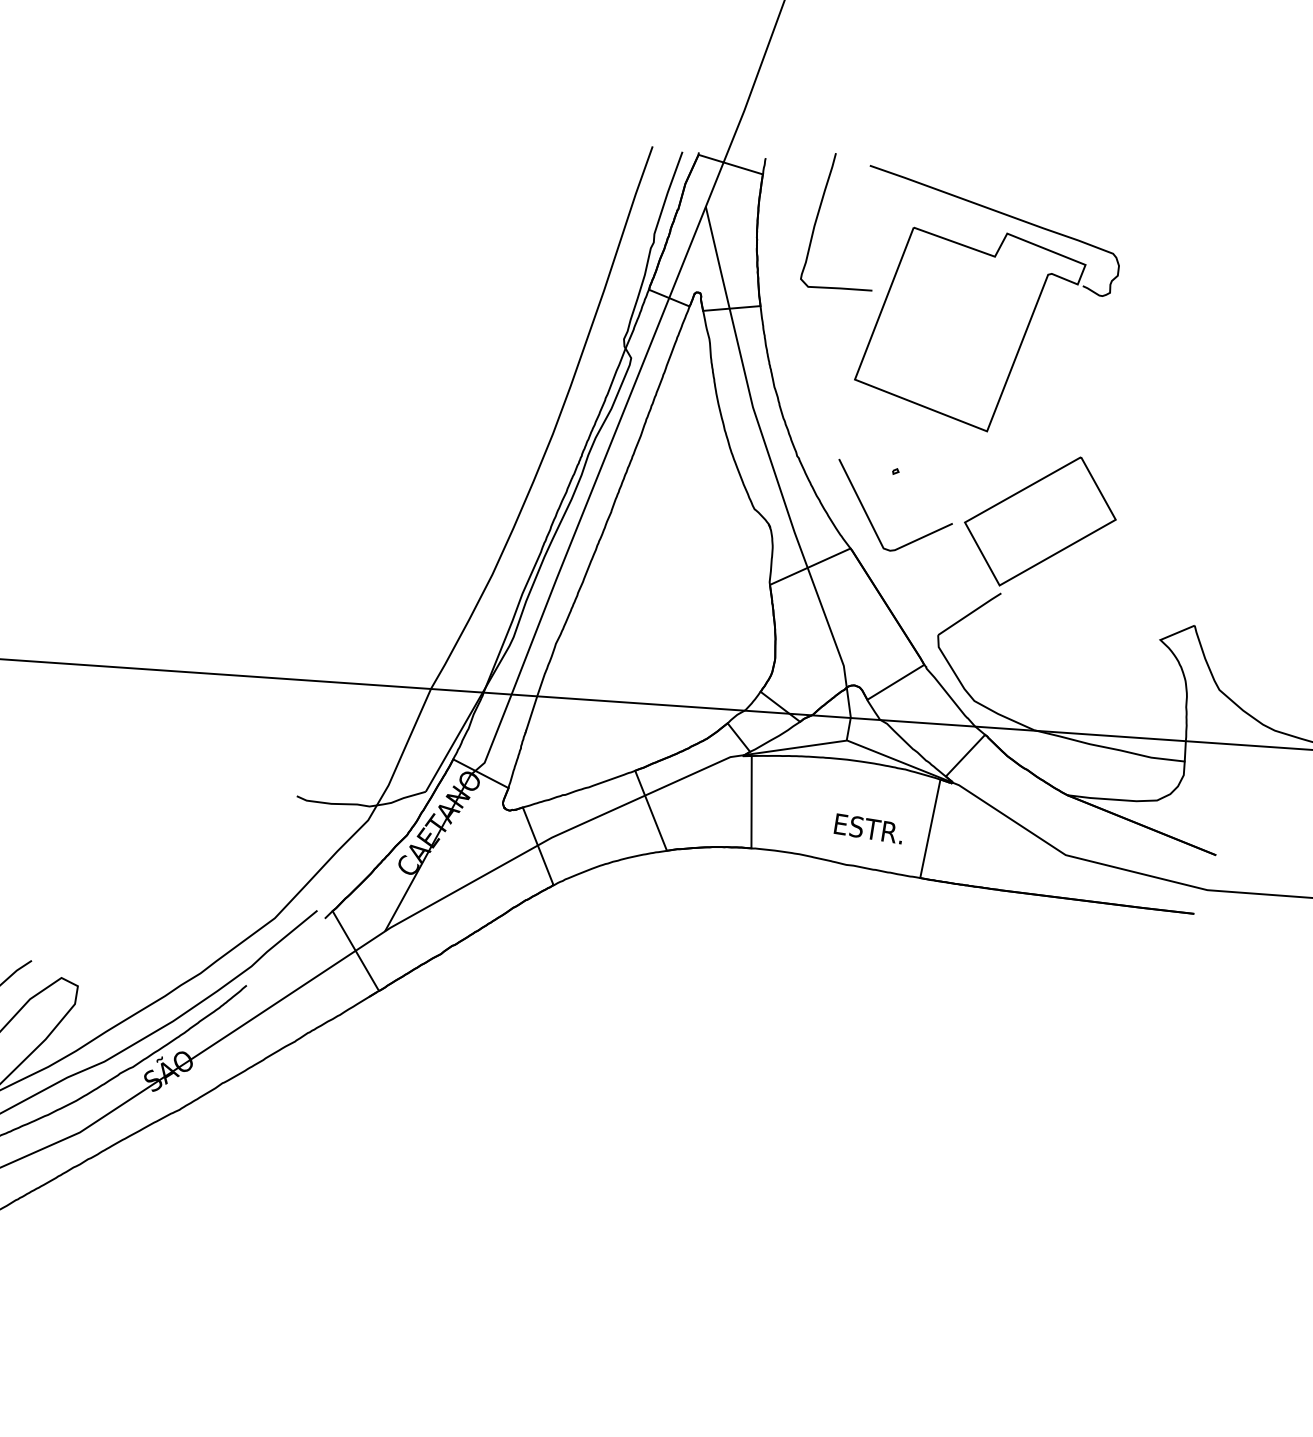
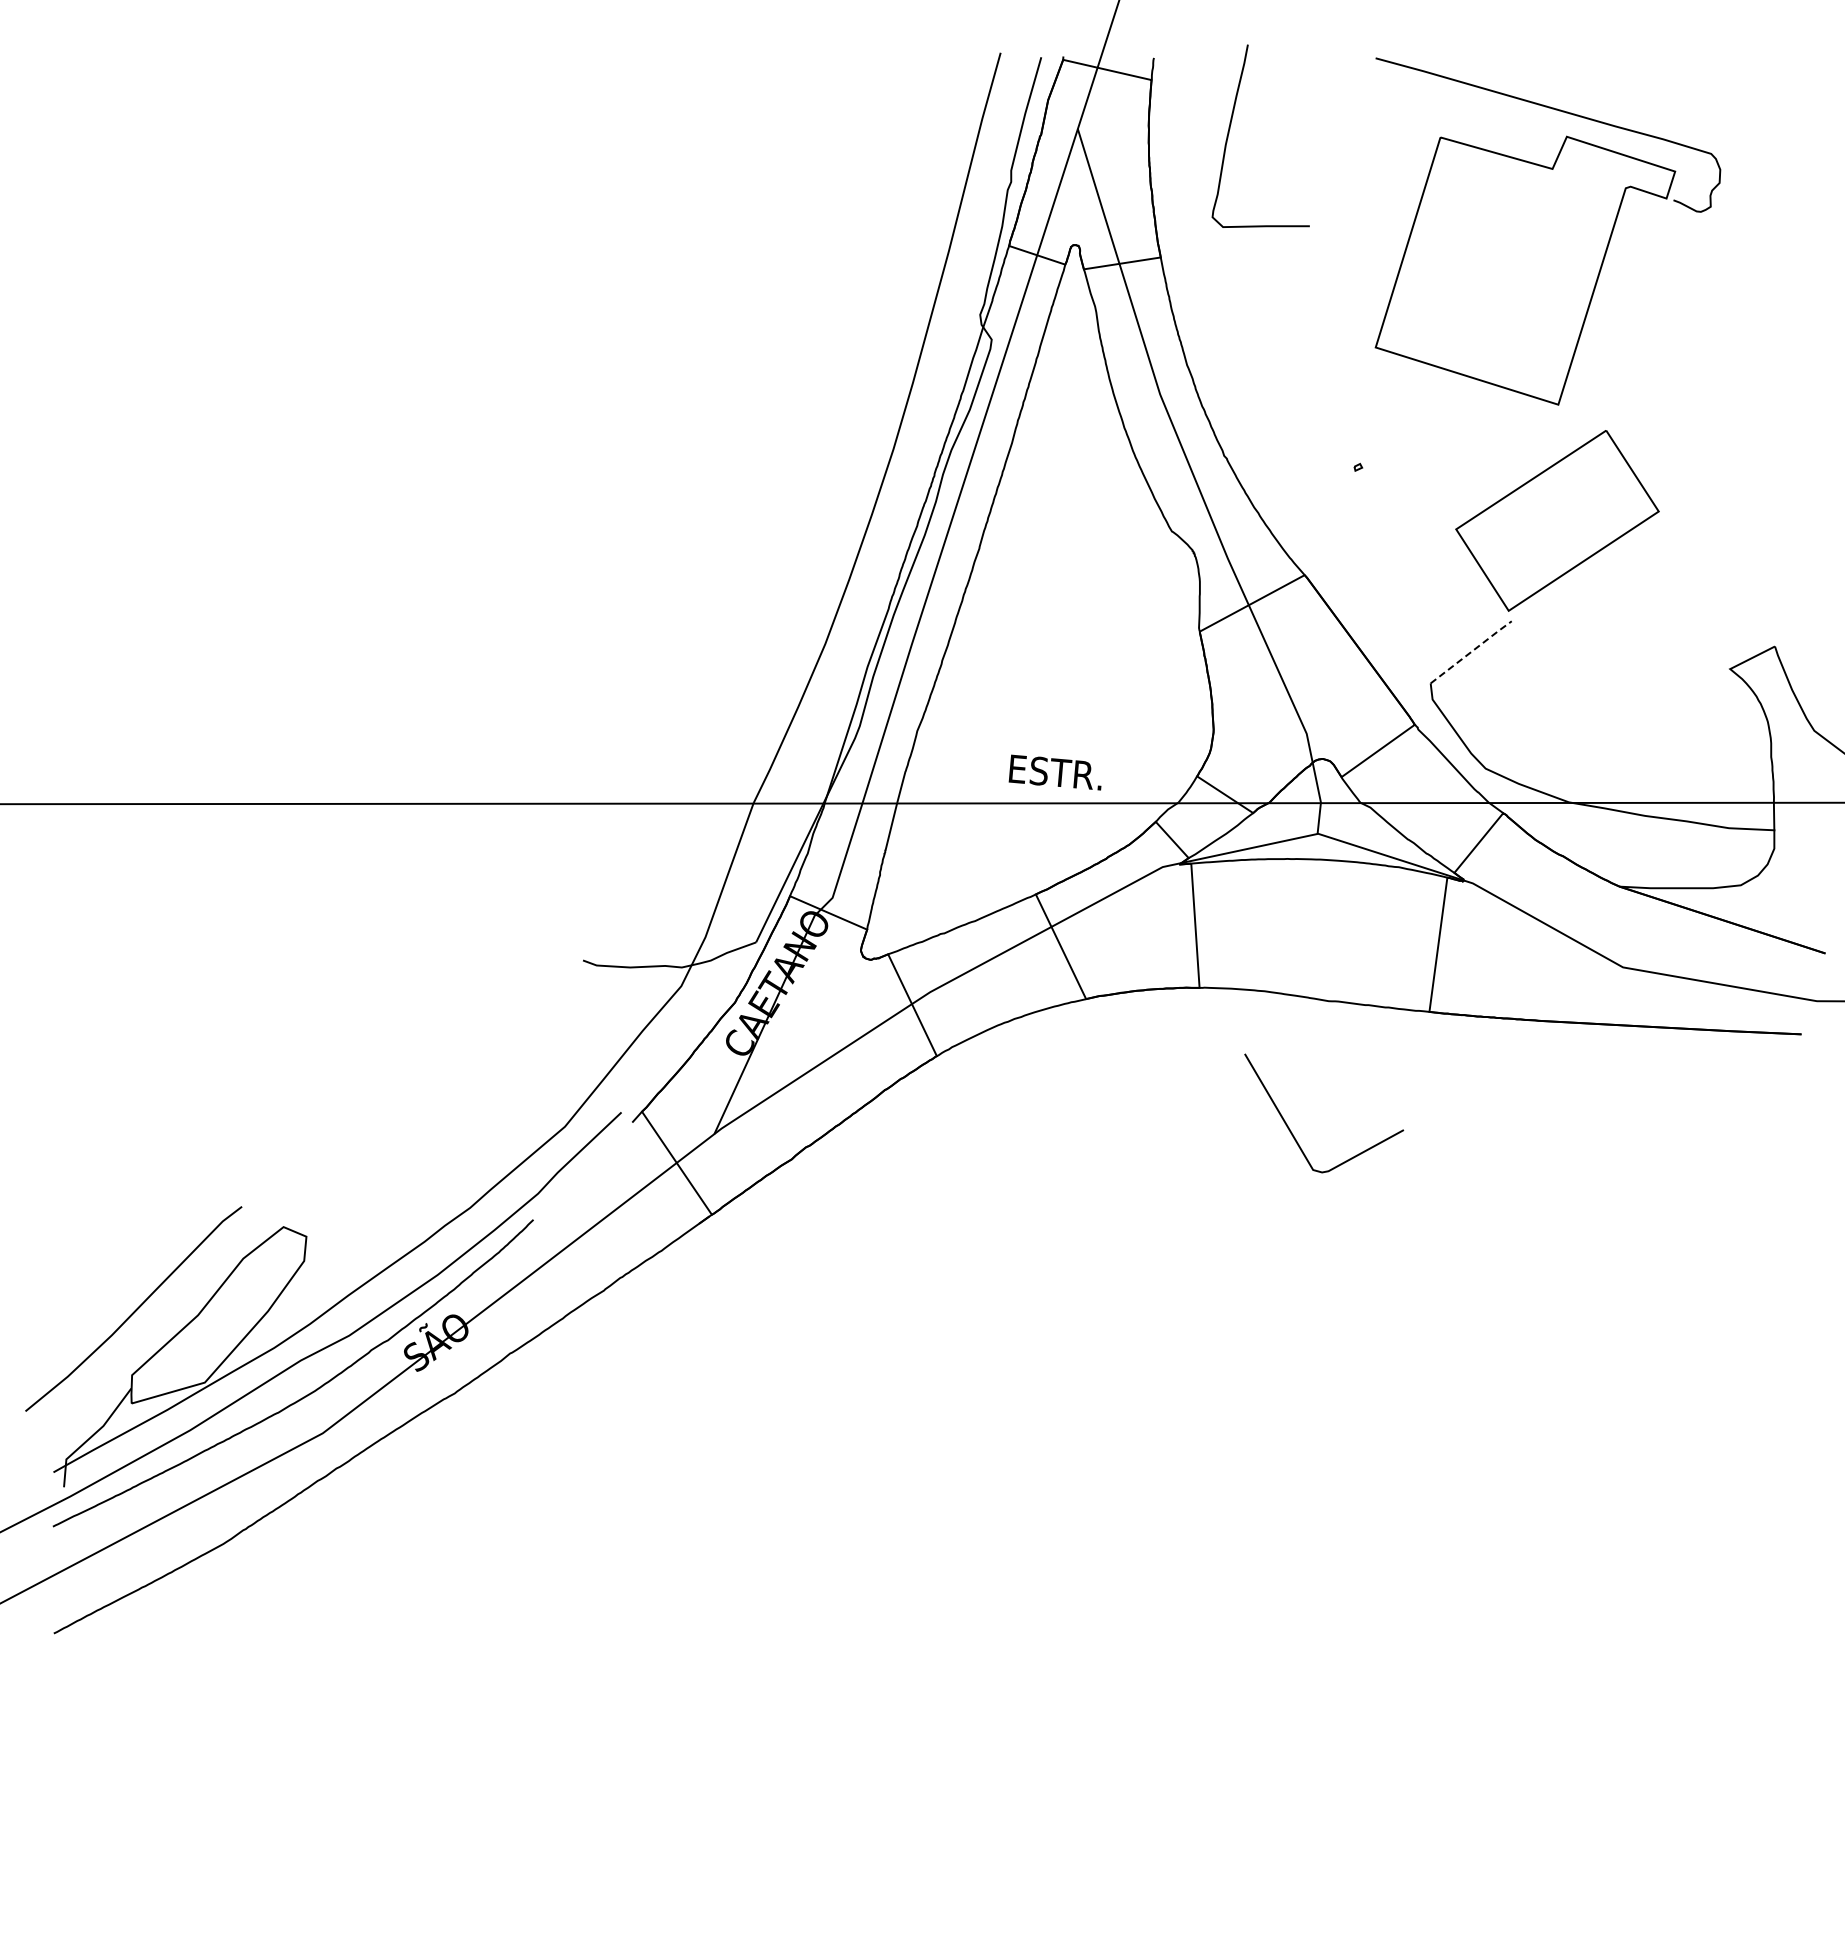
part: (988, 302) -> (1547, 231), moved
curve: (870, 519) -> (1292, 1132), moved
line: (969, 613) -> (1471, 651), solid -> dashed
text: (867, 828) -> (1054, 772), moved

